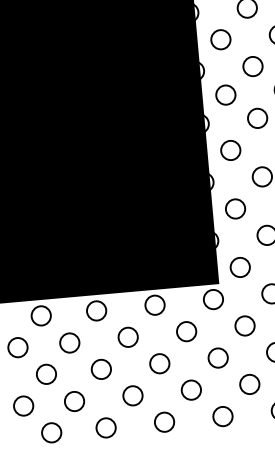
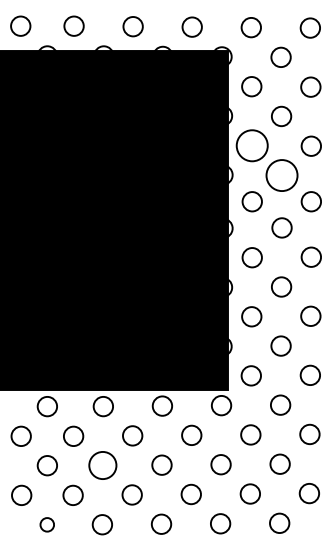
circle: (220, 39) -> (251, 145), size x1.6
circle: (252, 66) -> (281, 175), size x1.6
circle: (100, 369) -> (102, 465), size x1.4
circle: (50, 432) -> (46, 524), size x0.7

